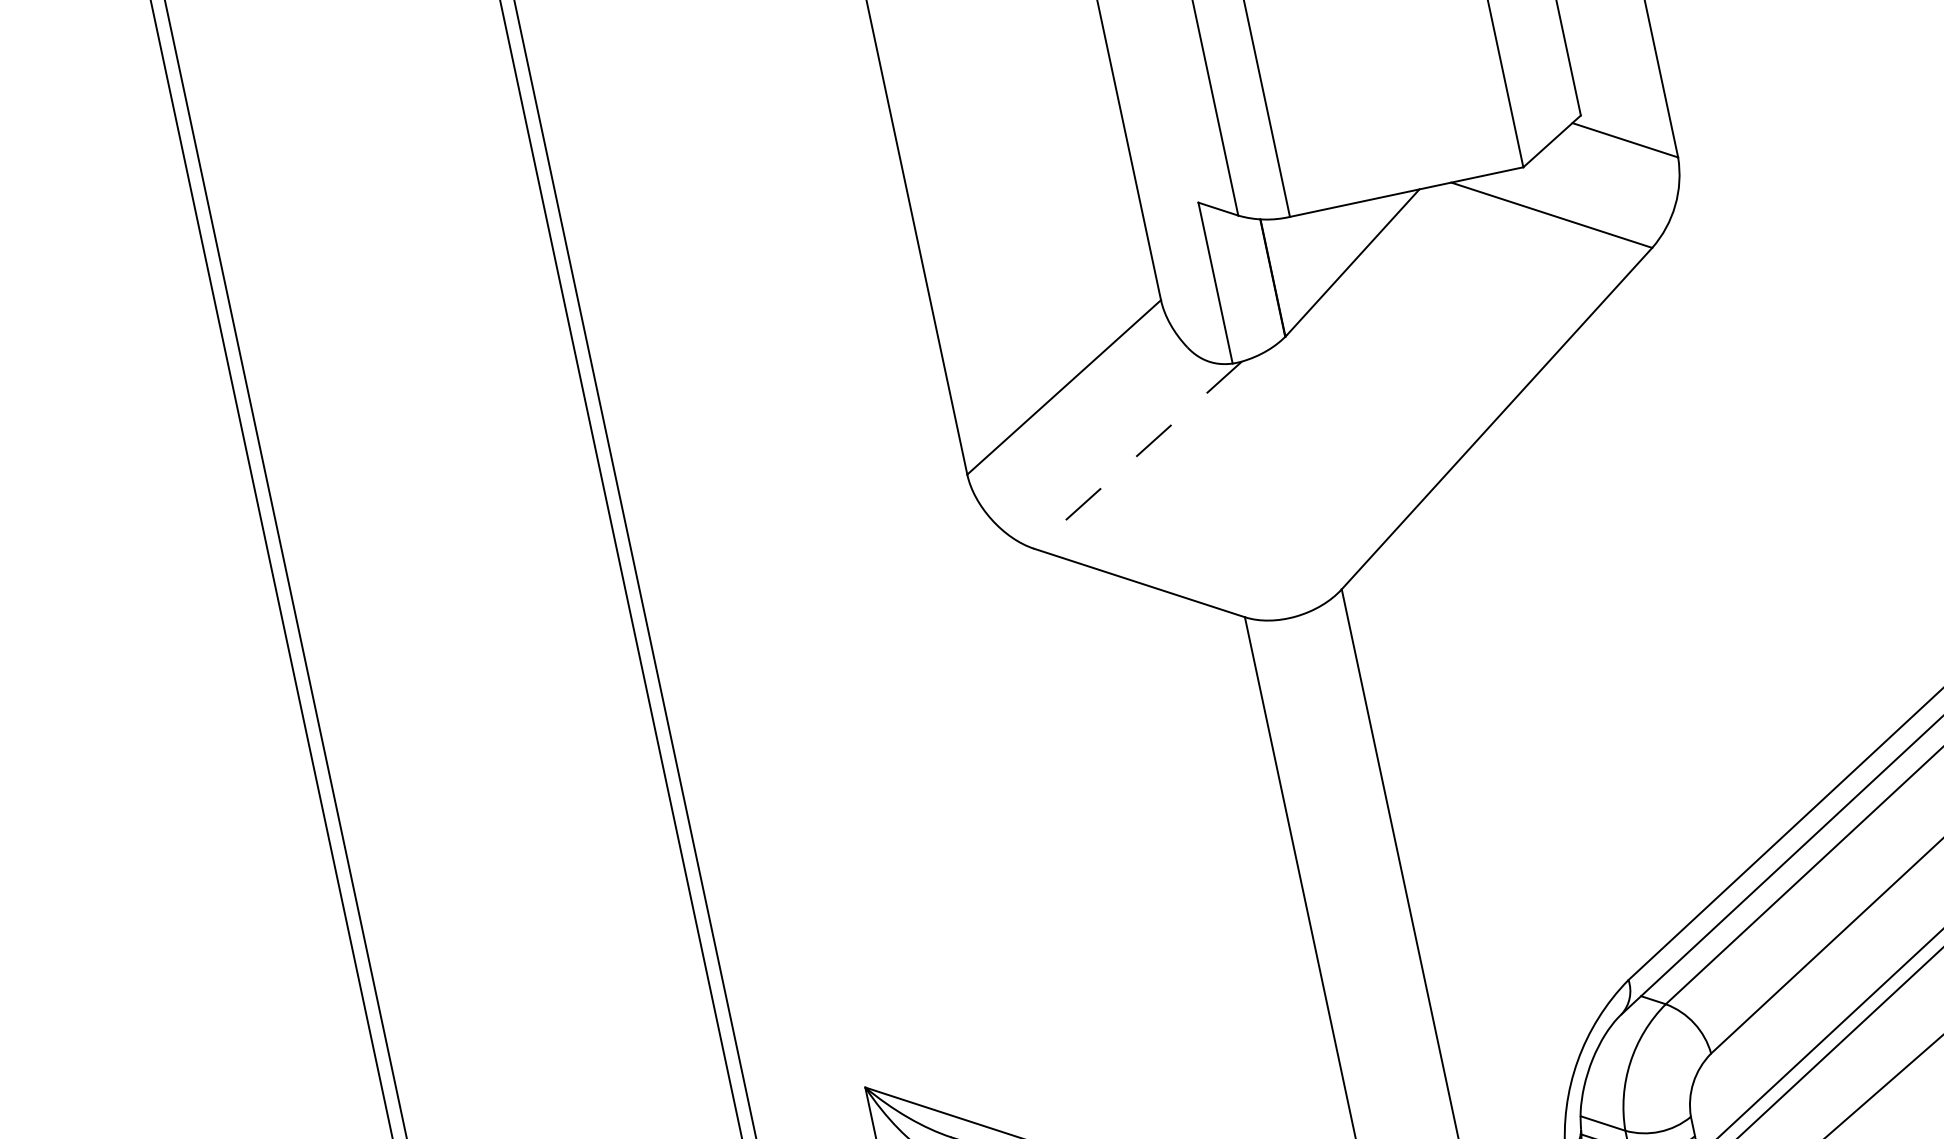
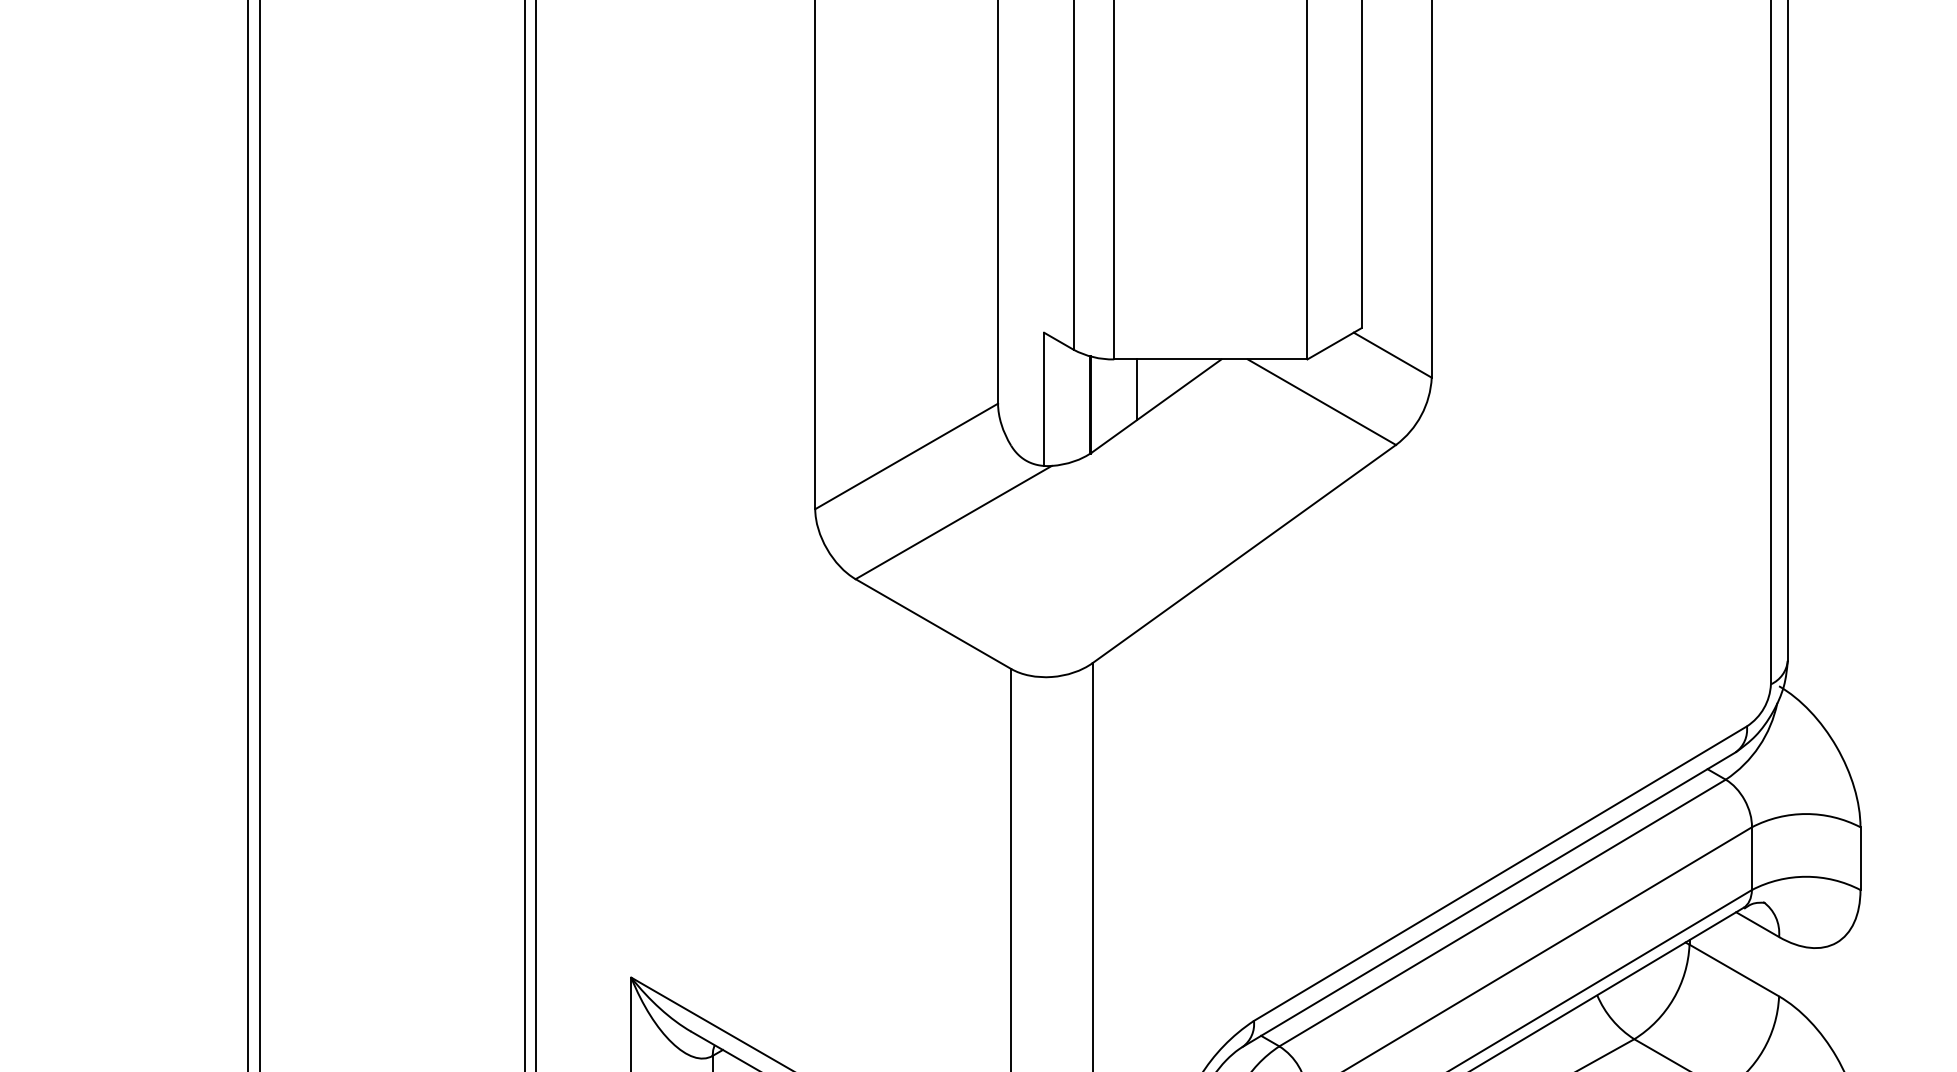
line: (1324, 247) -> (1136, 389), added
line: (1137, 455) -> (953, 522), dashed -> solid

